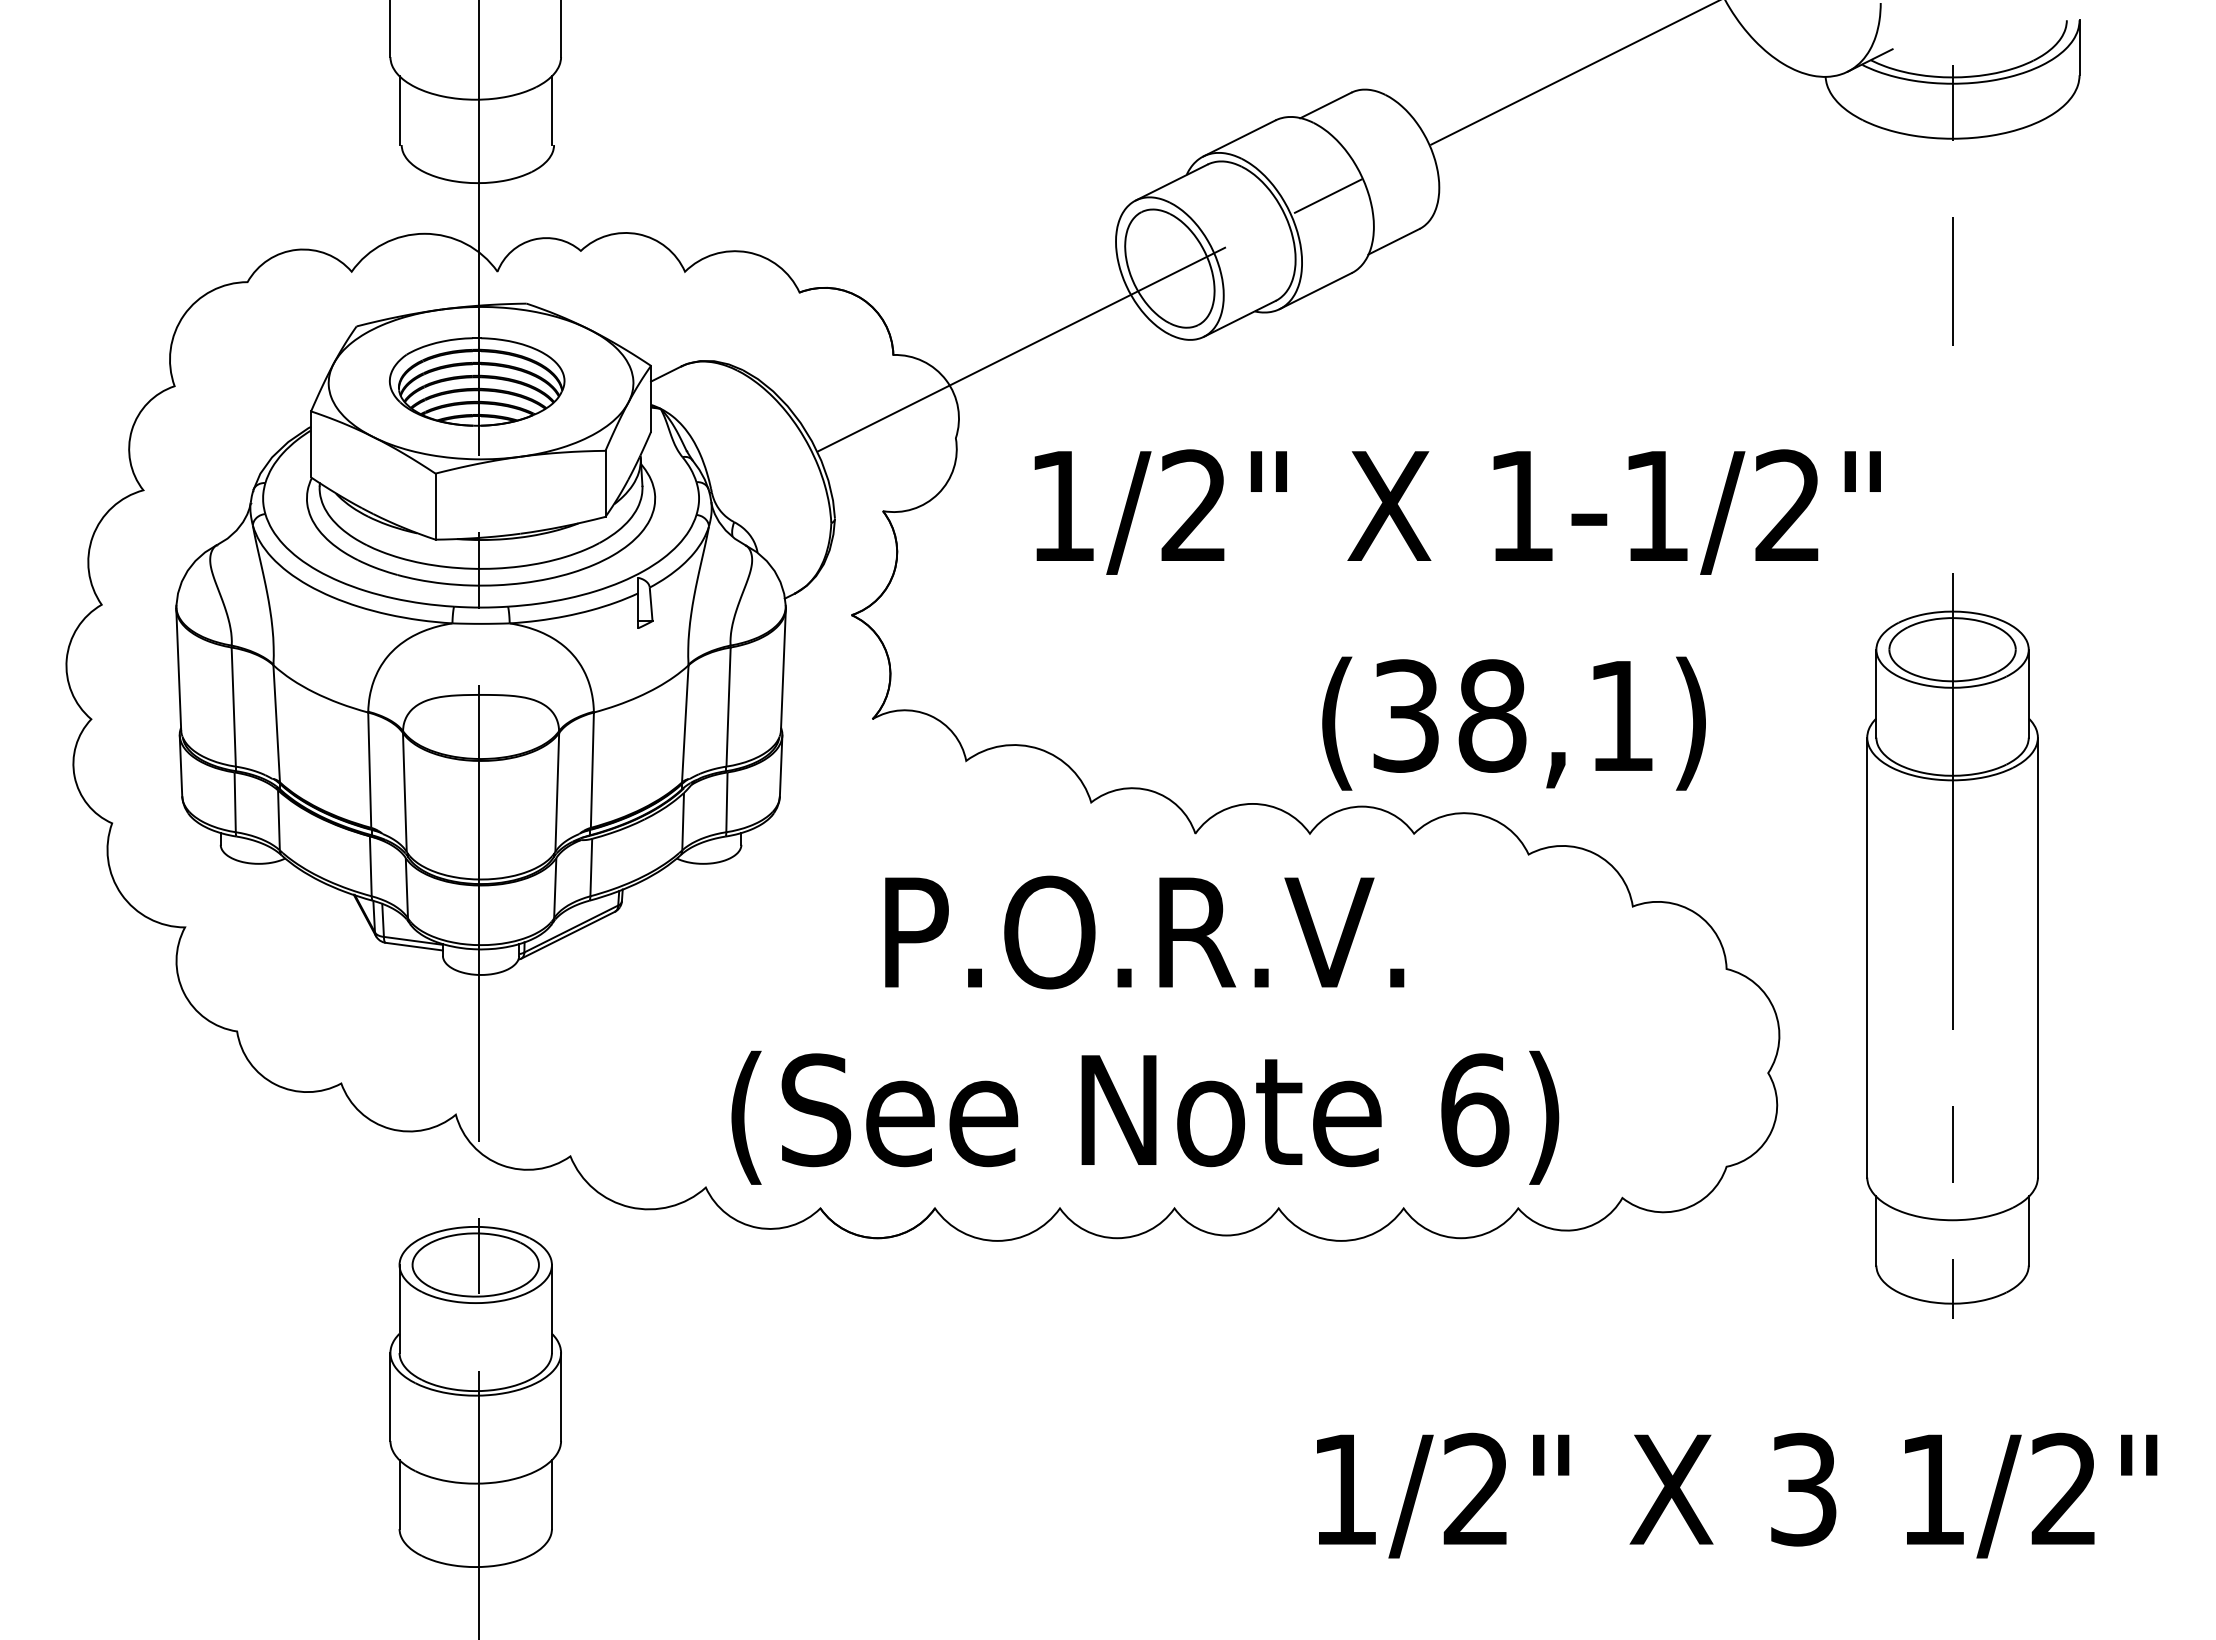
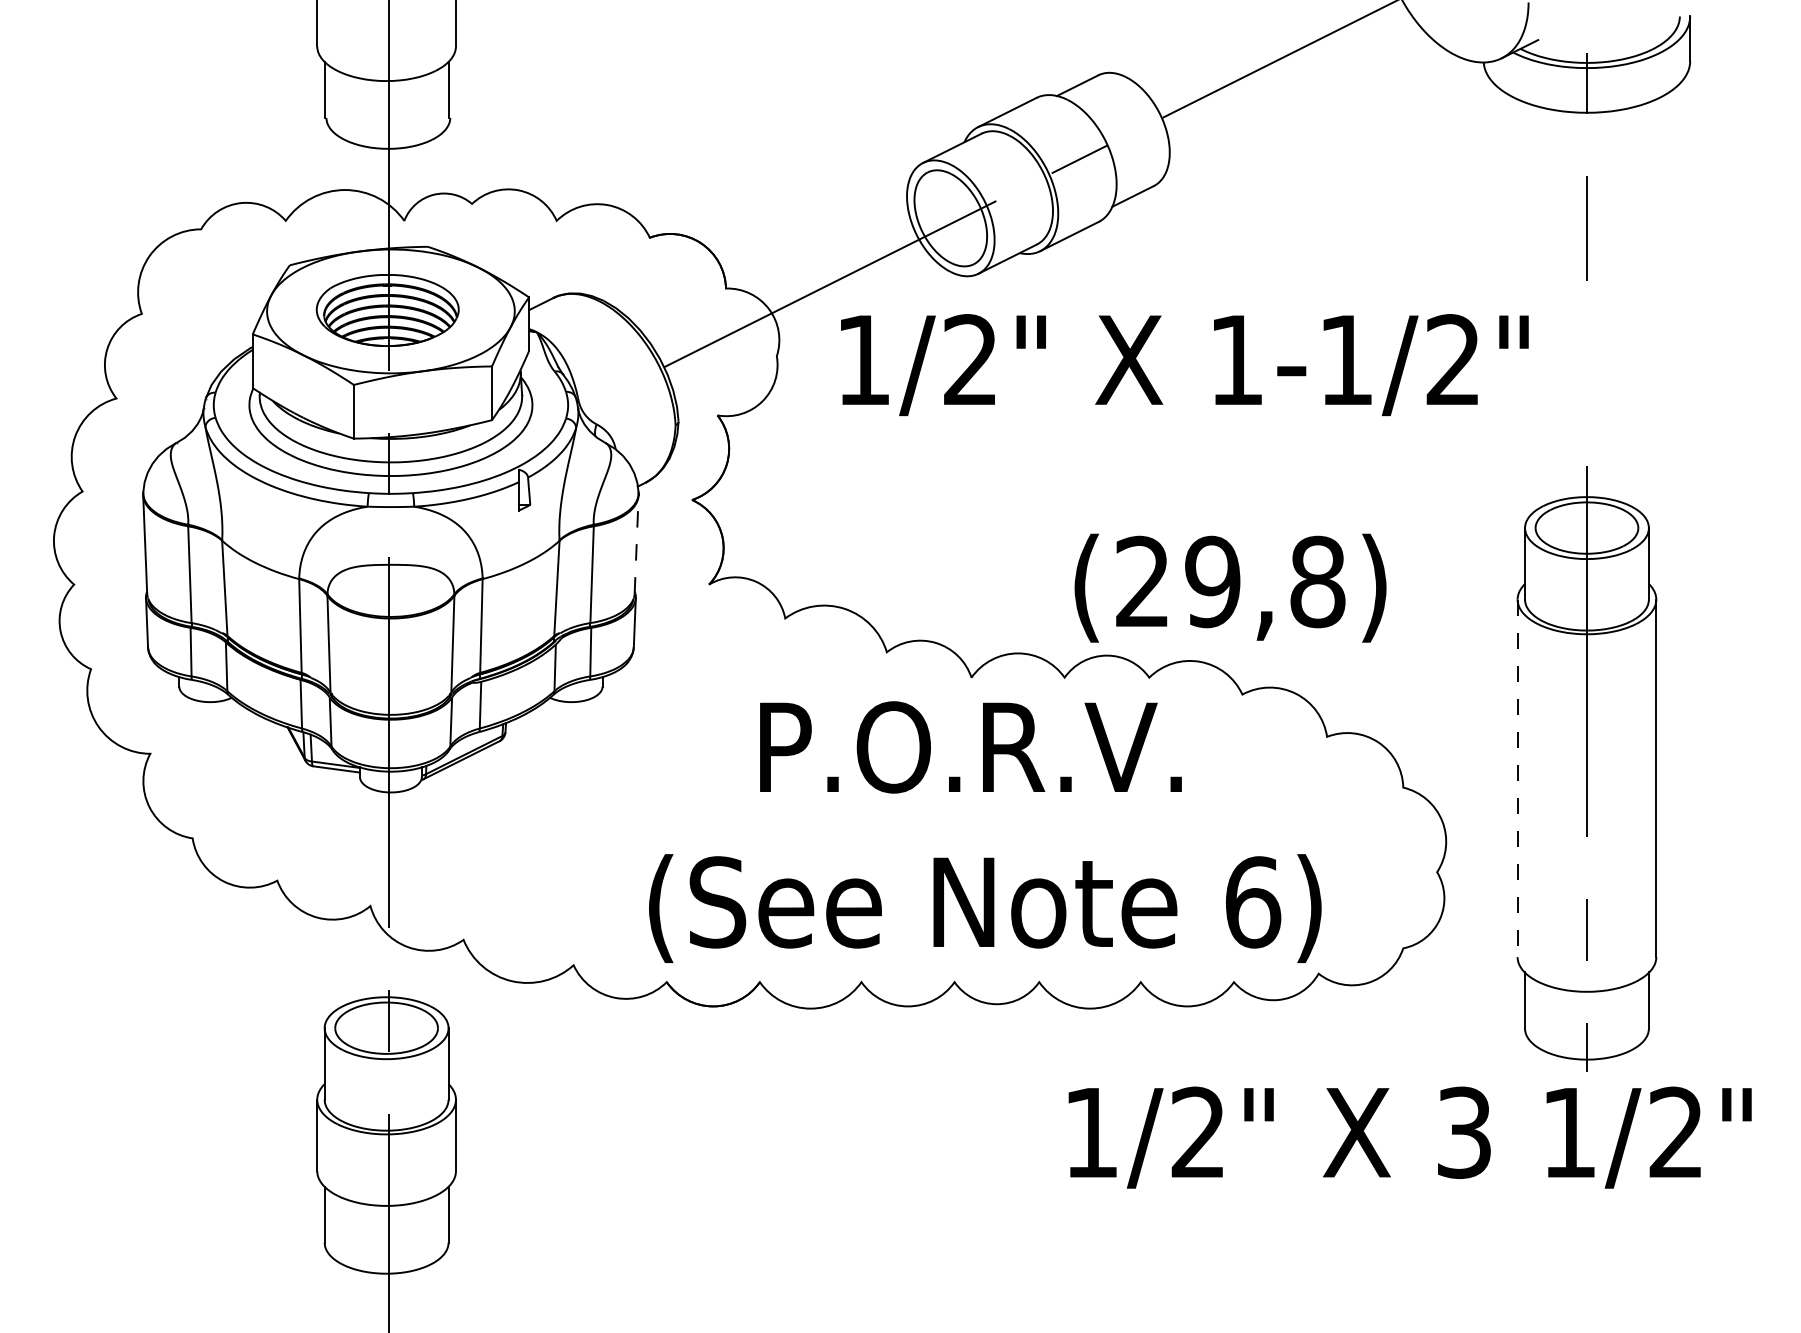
text: (1457, 511) -> (1184, 364), moved
line: (783, 669) -> (636, 544), solid -> dashed
text: (1514, 715) -> (1230, 581), (38,1) -> (29,8)
text: (1144, 932) -> (970, 747), moved
line: (1867, 957) -> (1517, 778), solid -> dashed
text: (1145, 1117) -> (985, 908), moved
text: (1737, 1495) -> (1410, 1137), moved

